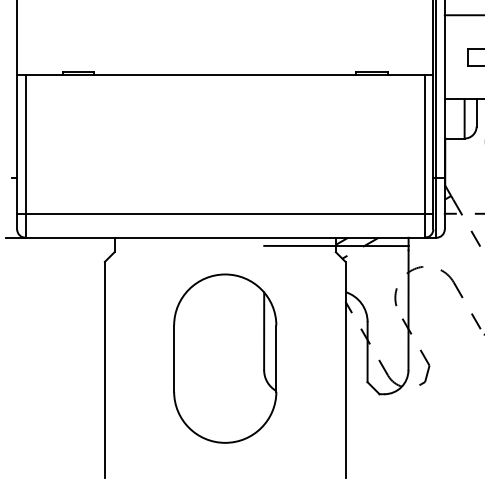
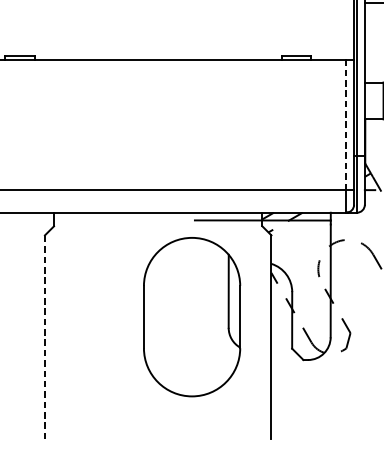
line: (424, 144) -> (345, 124), solid -> dashed
part: (225, 358) -> (192, 316), moved
line: (104, 369) -> (44, 336), solid -> dashed

